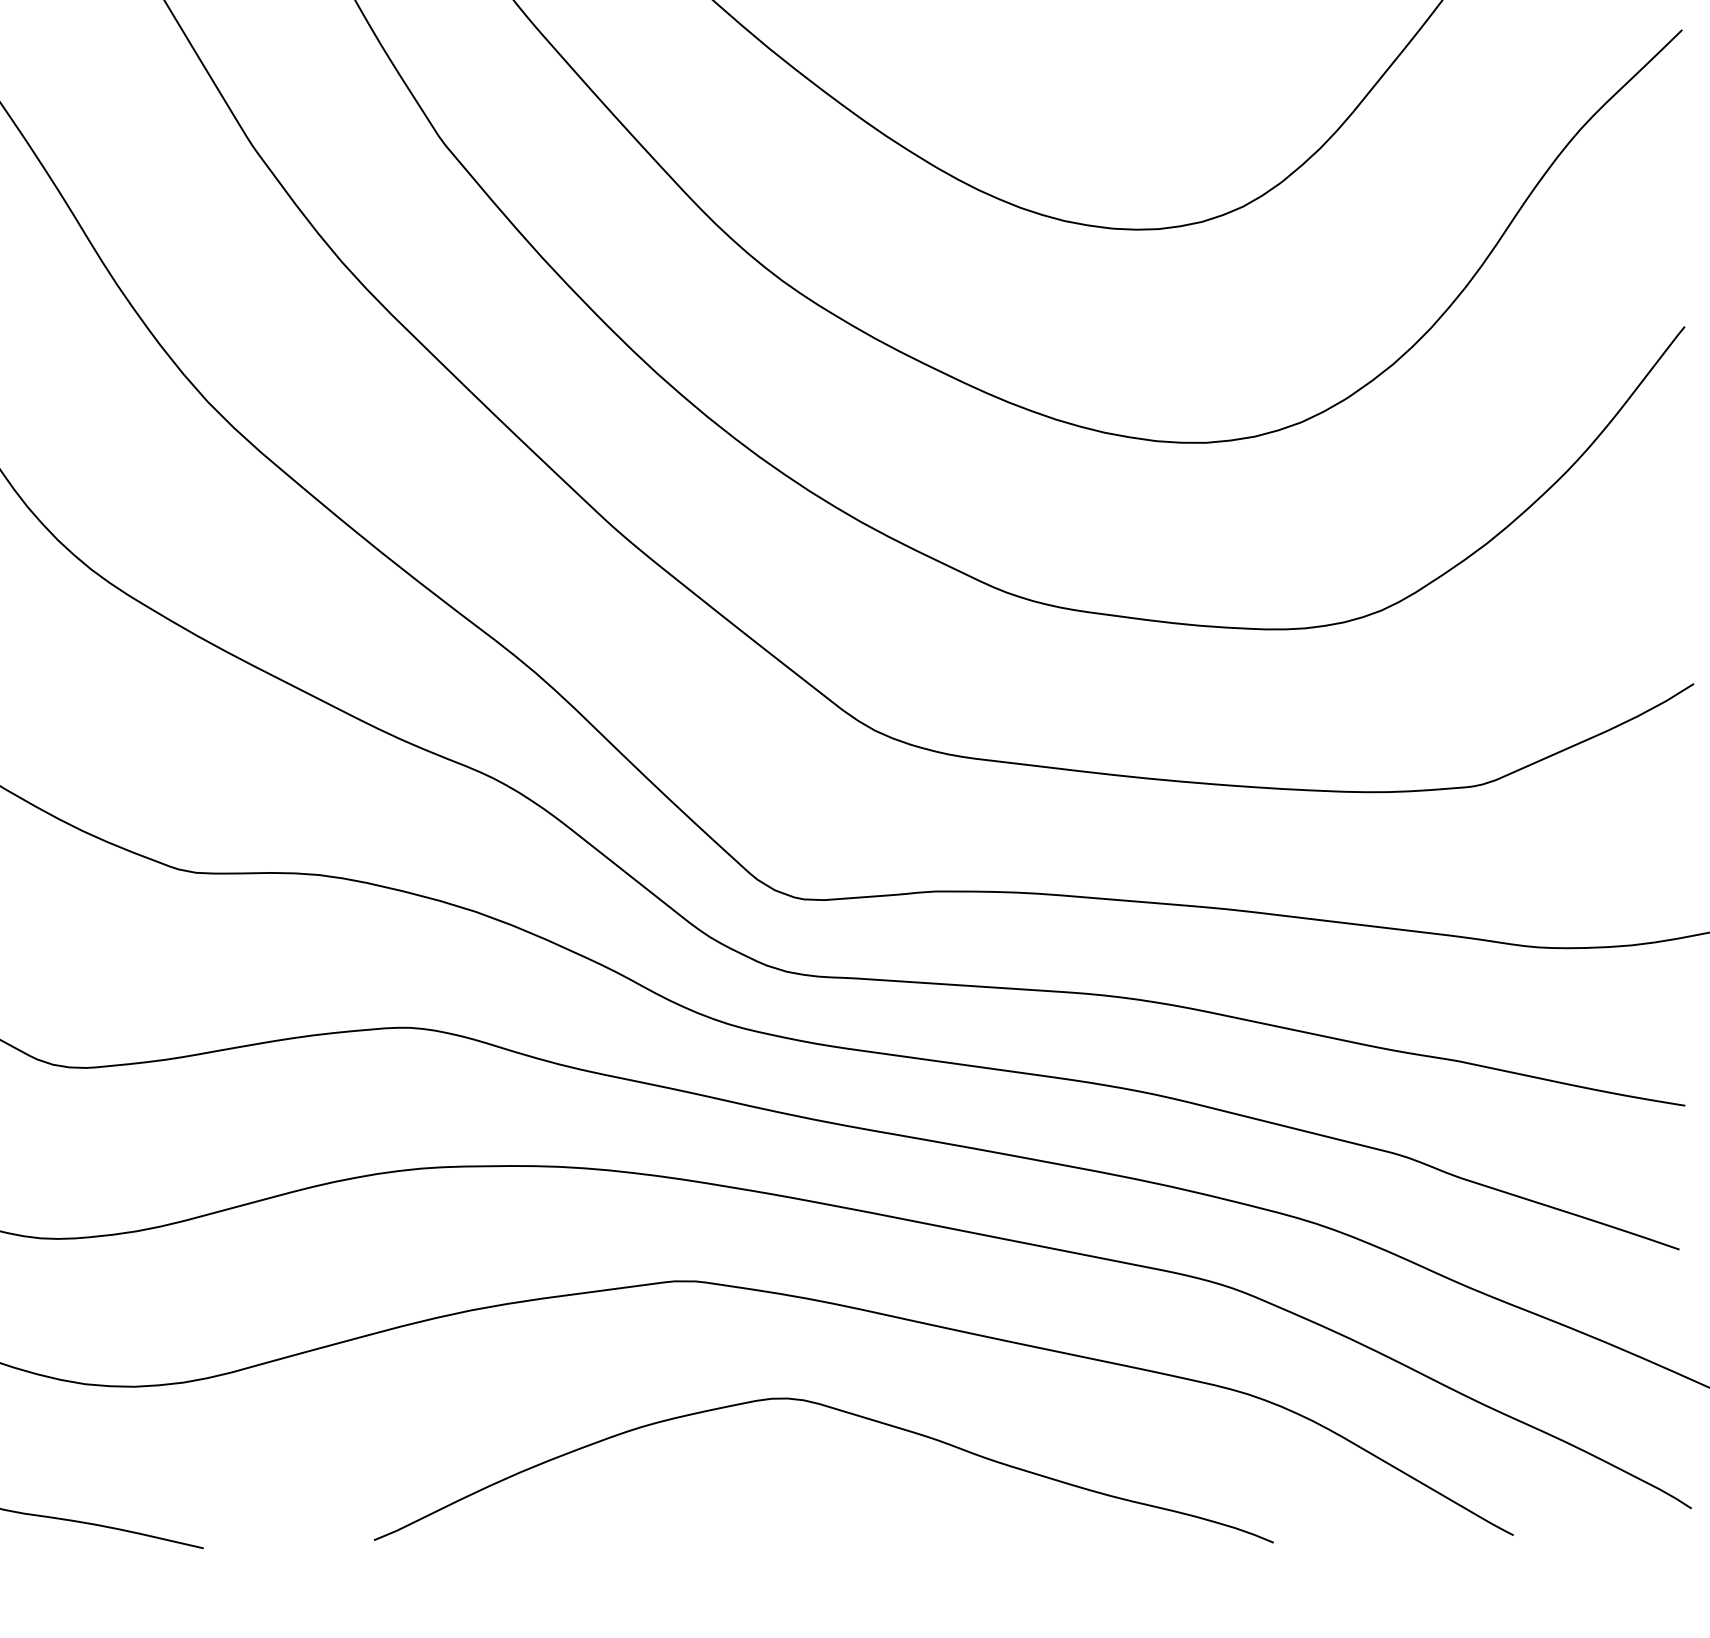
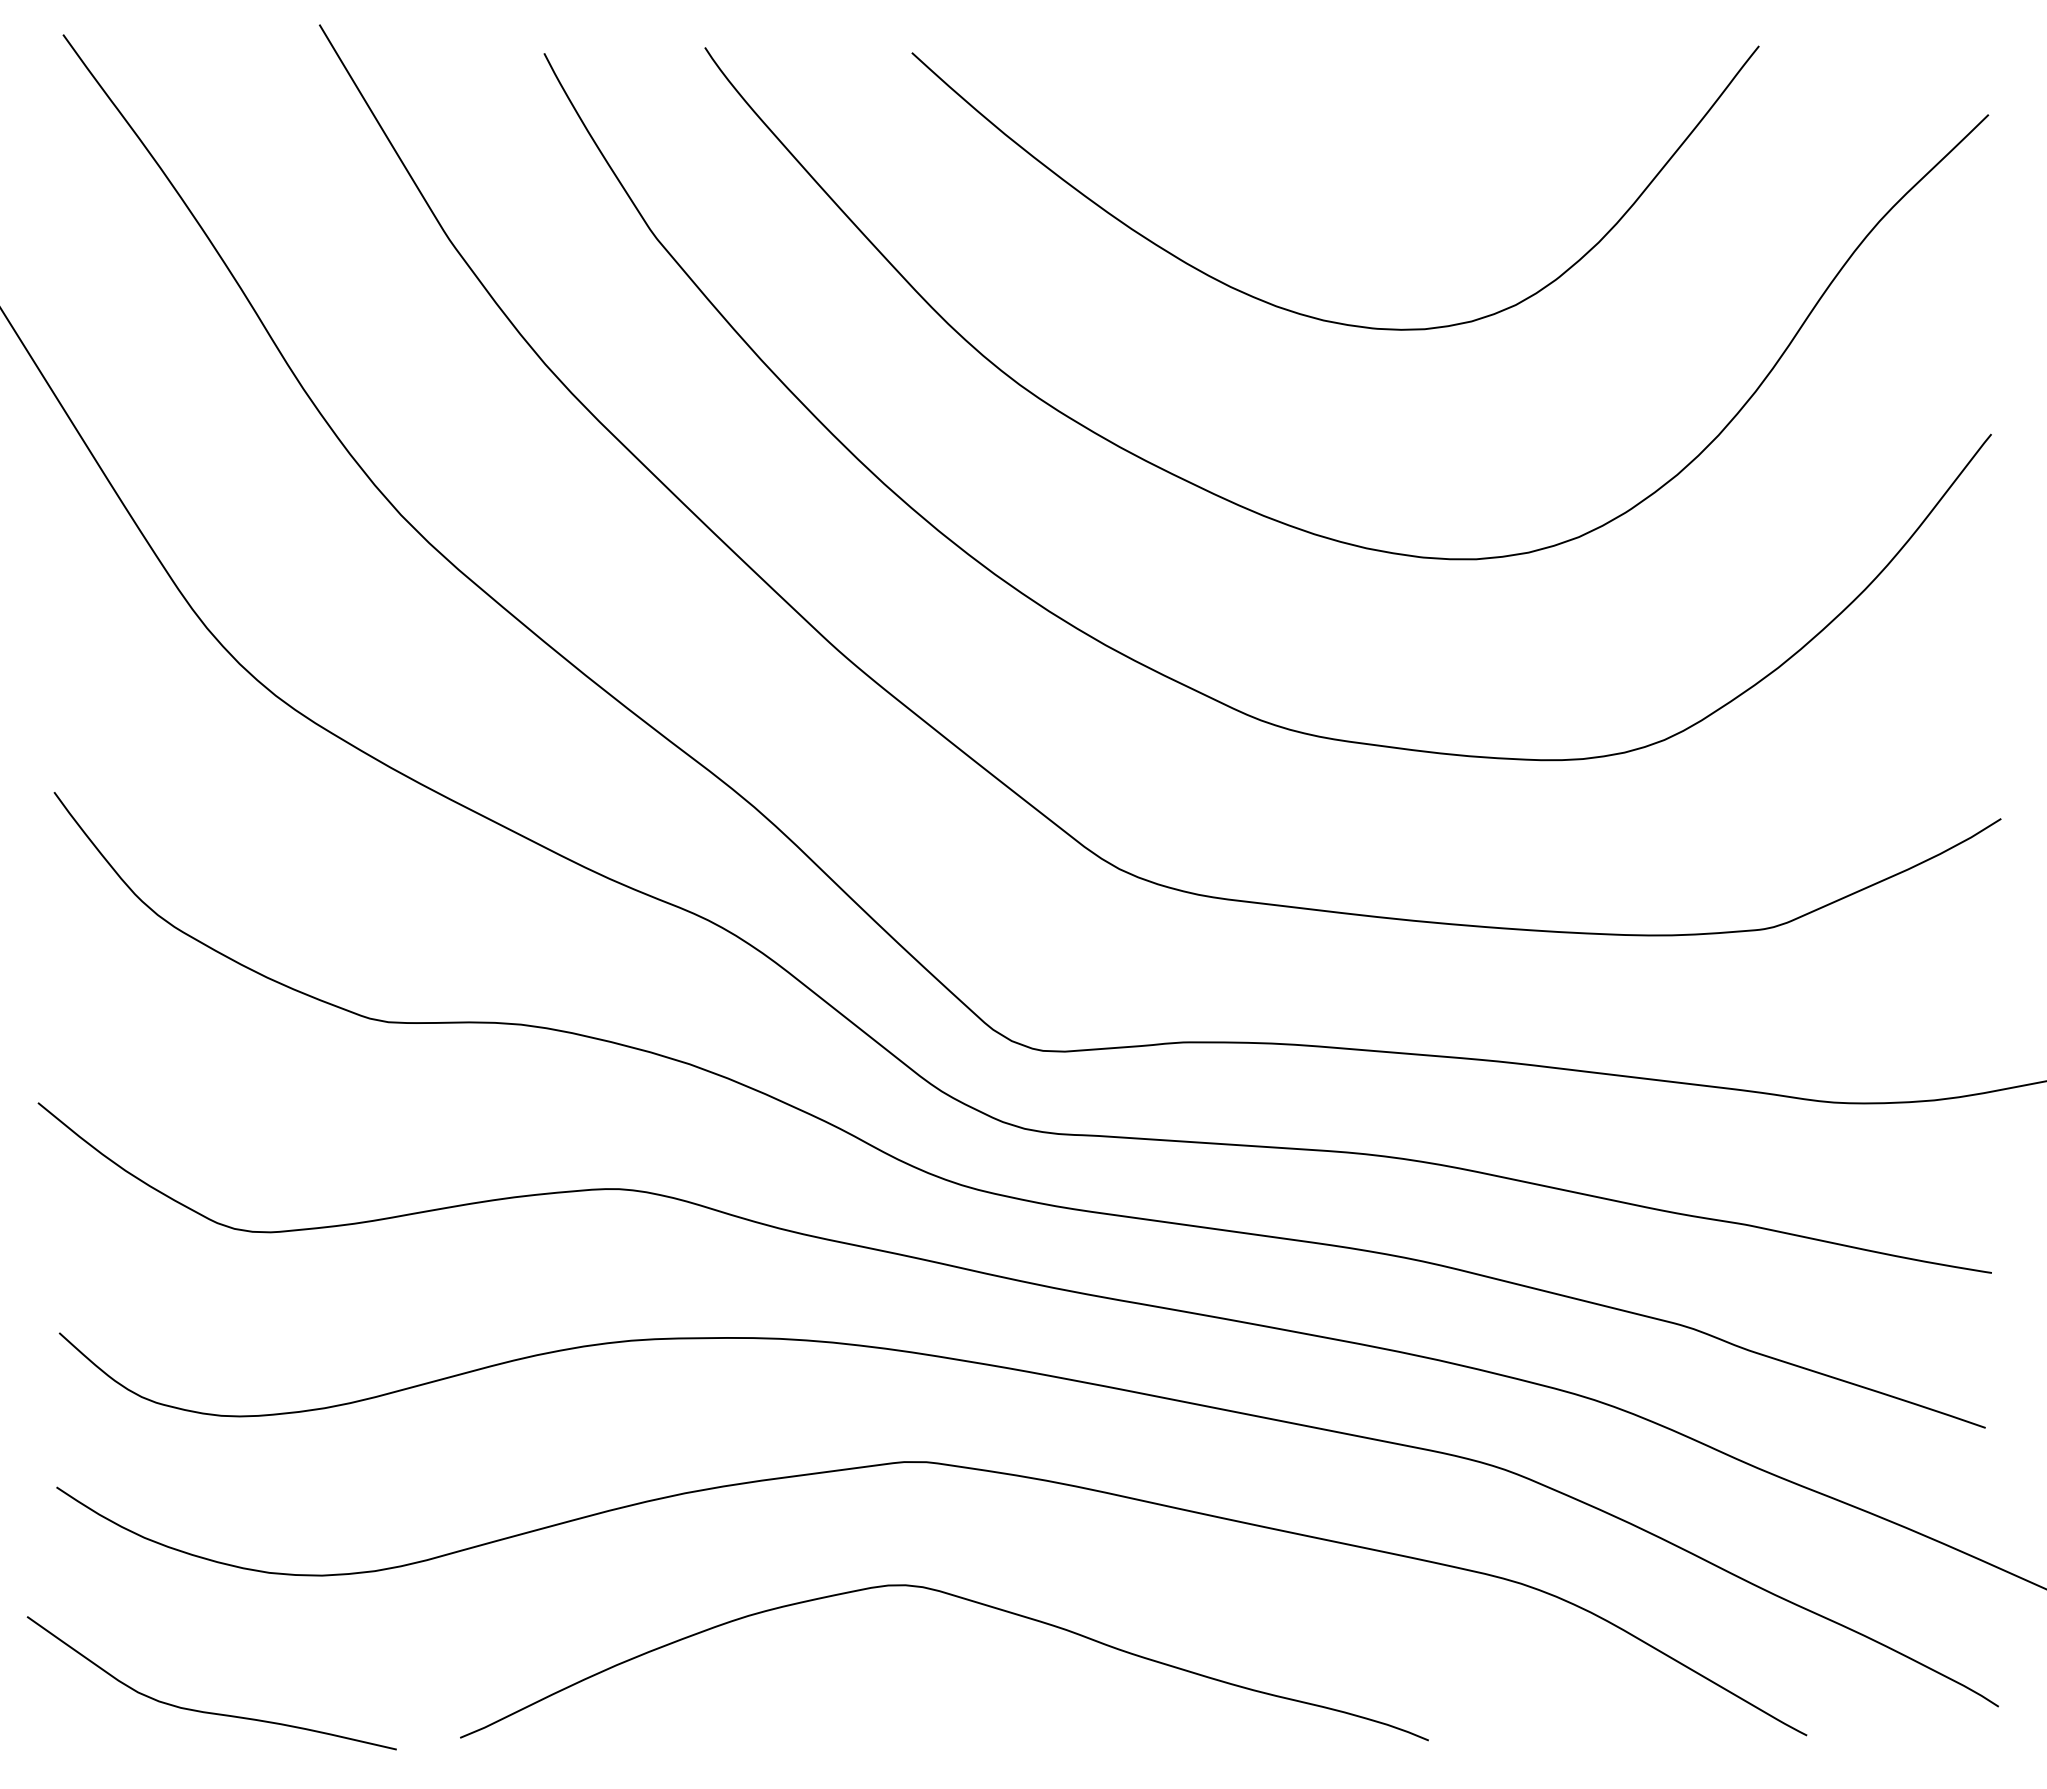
curve: (837, 1410) -> (959, 1598), moved

